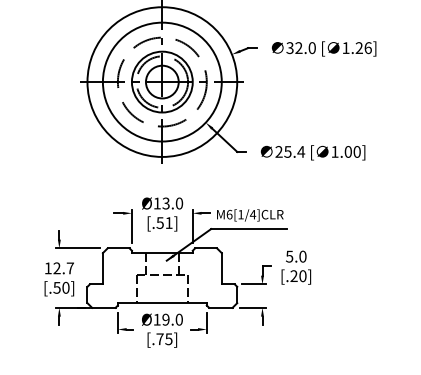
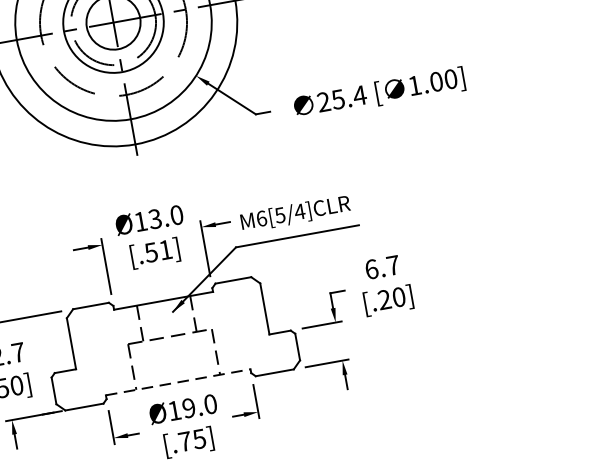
text: (240, 214) -> (279, 215), M6[1/4]CLR -> M6[5/4]CLR
text: (296, 256) -> (382, 267), 5.0 -> 6.7
line: (162, 303) -> (178, 382), solid -> dashed

